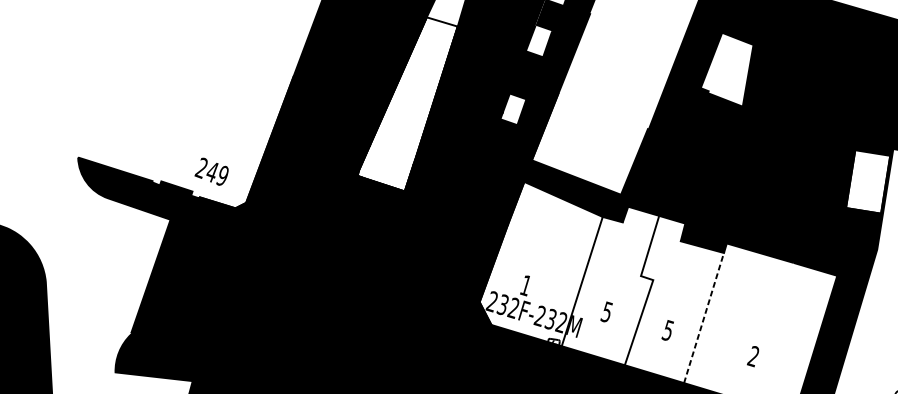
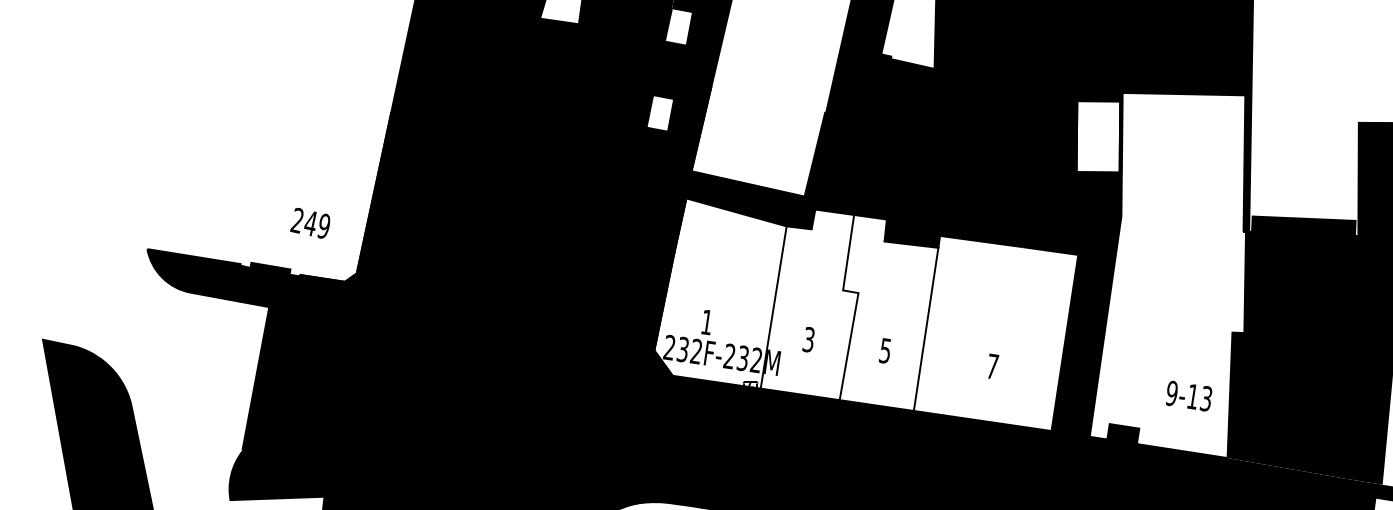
fill: (406, 102) -> (531, 124), added
text: (212, 171) -> (310, 222), moved
text: (607, 312) -> (809, 339), 5 -> 3
line: (704, 317) -> (926, 328), dashed -> solid
text: (753, 356) -> (992, 366), 2 -> 7

